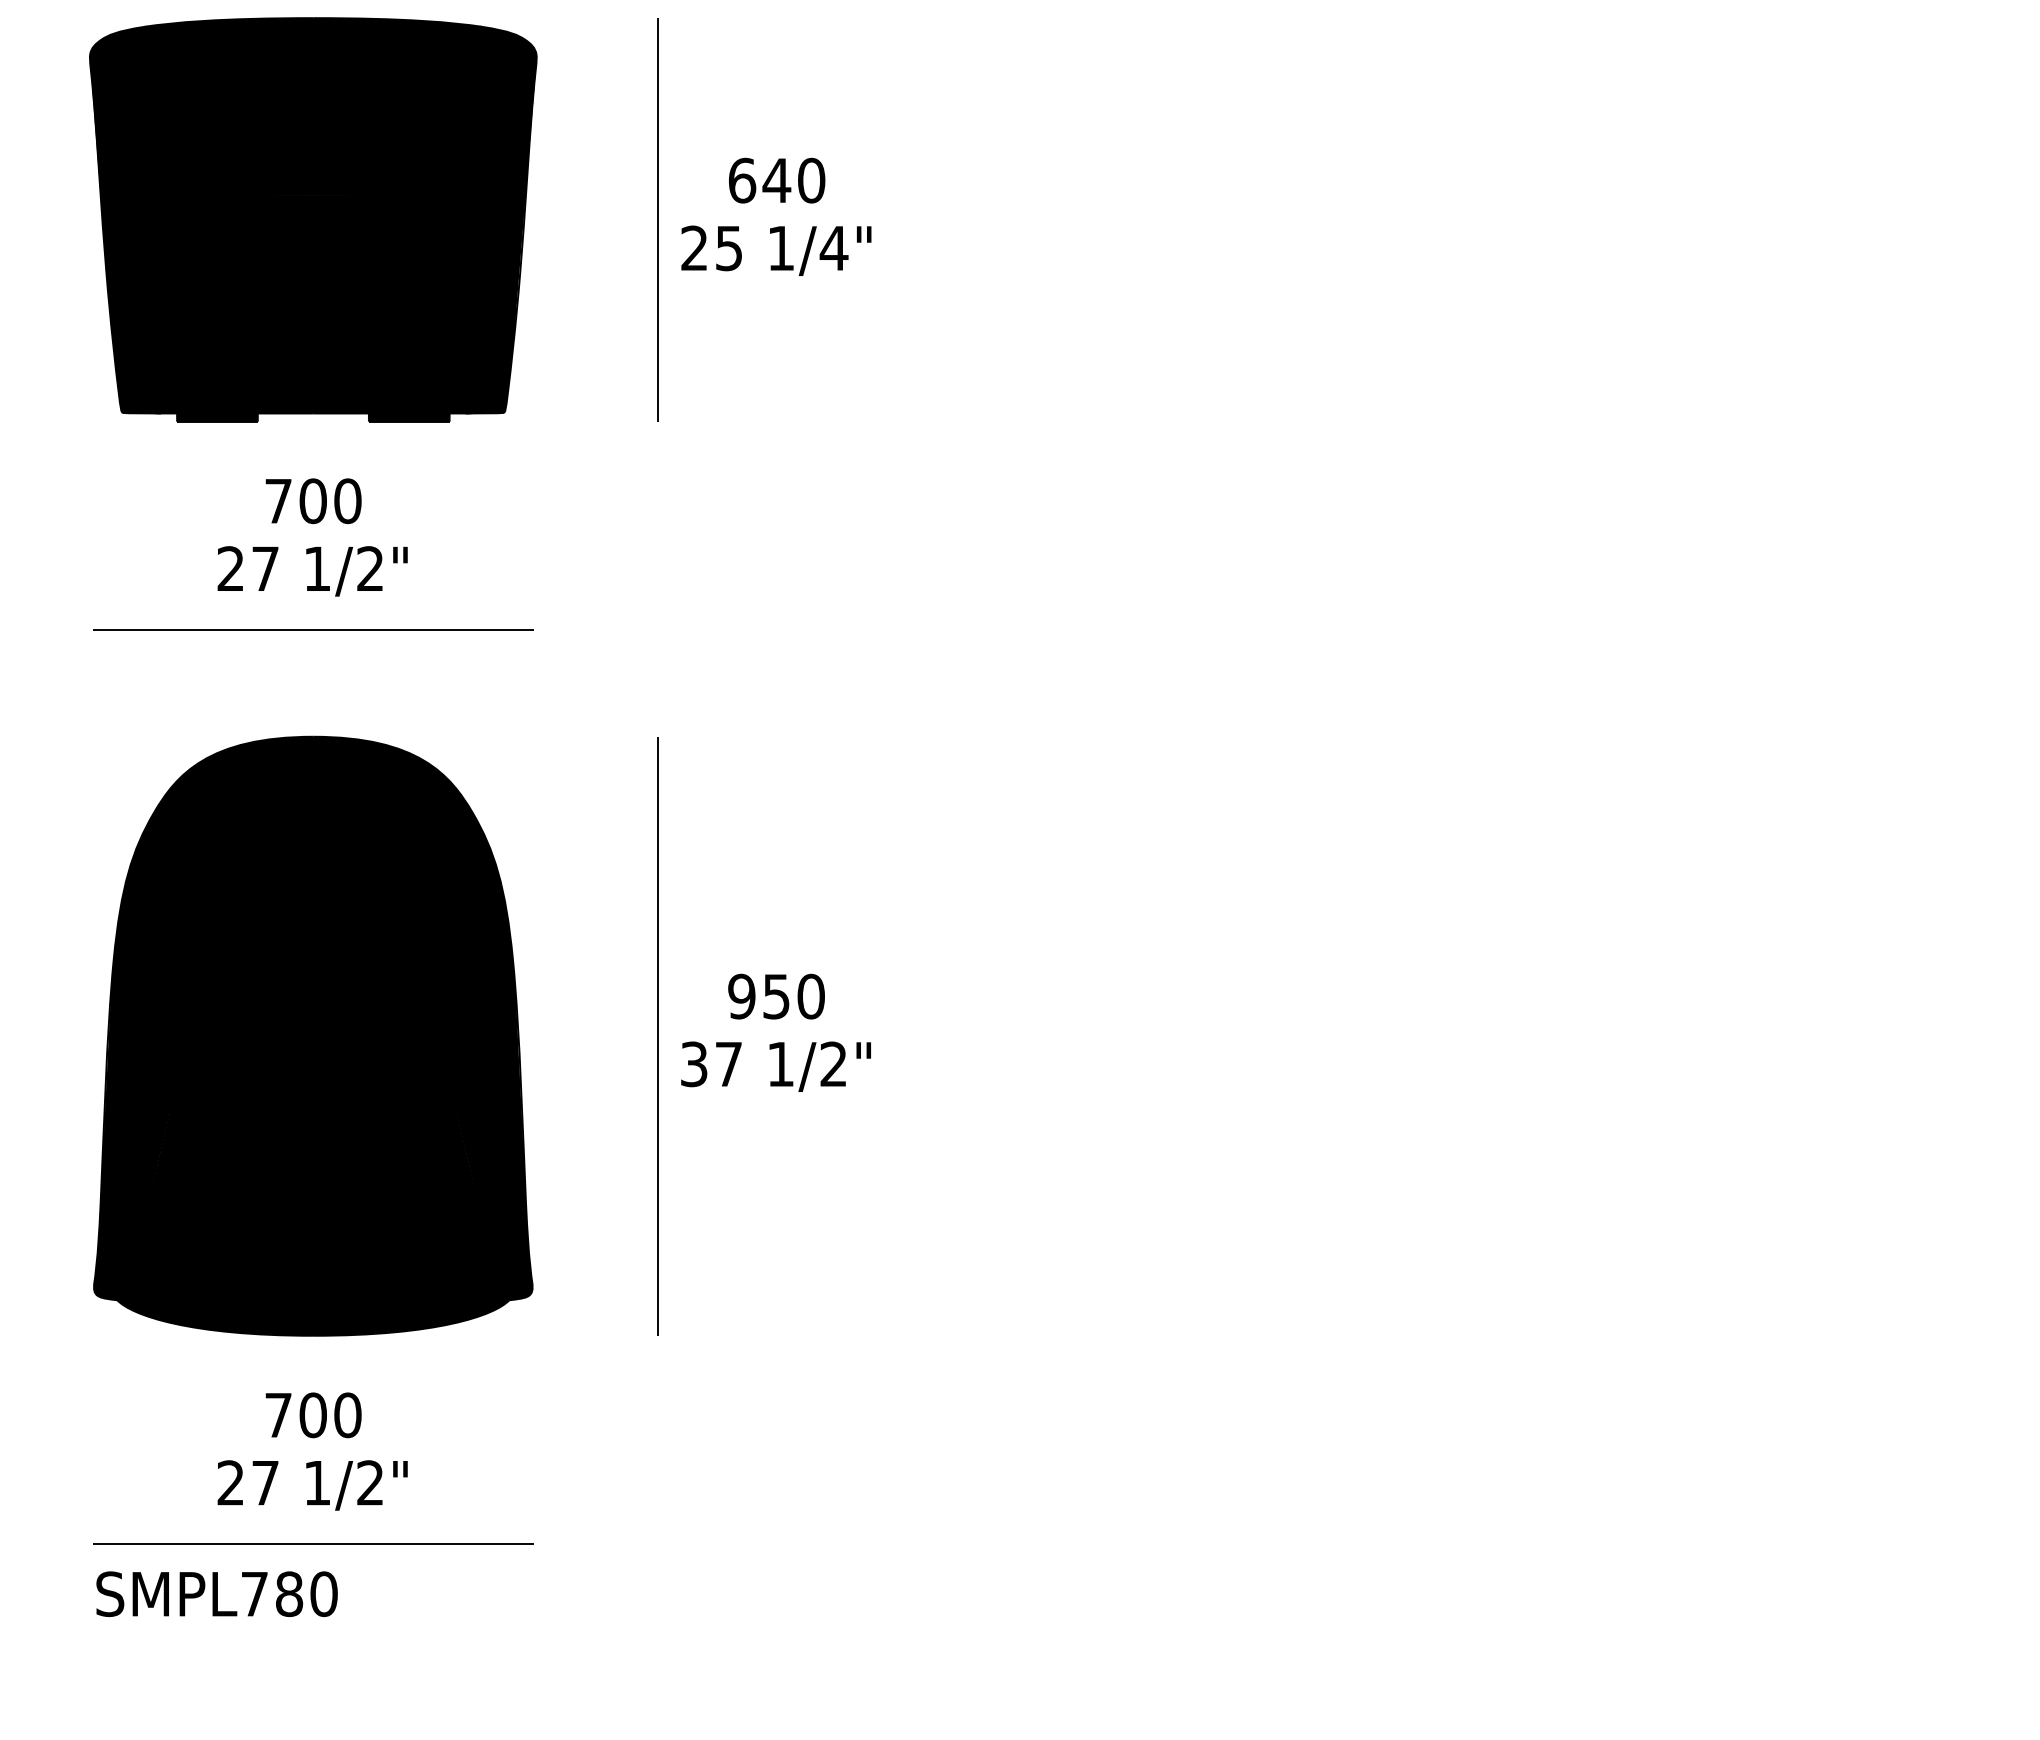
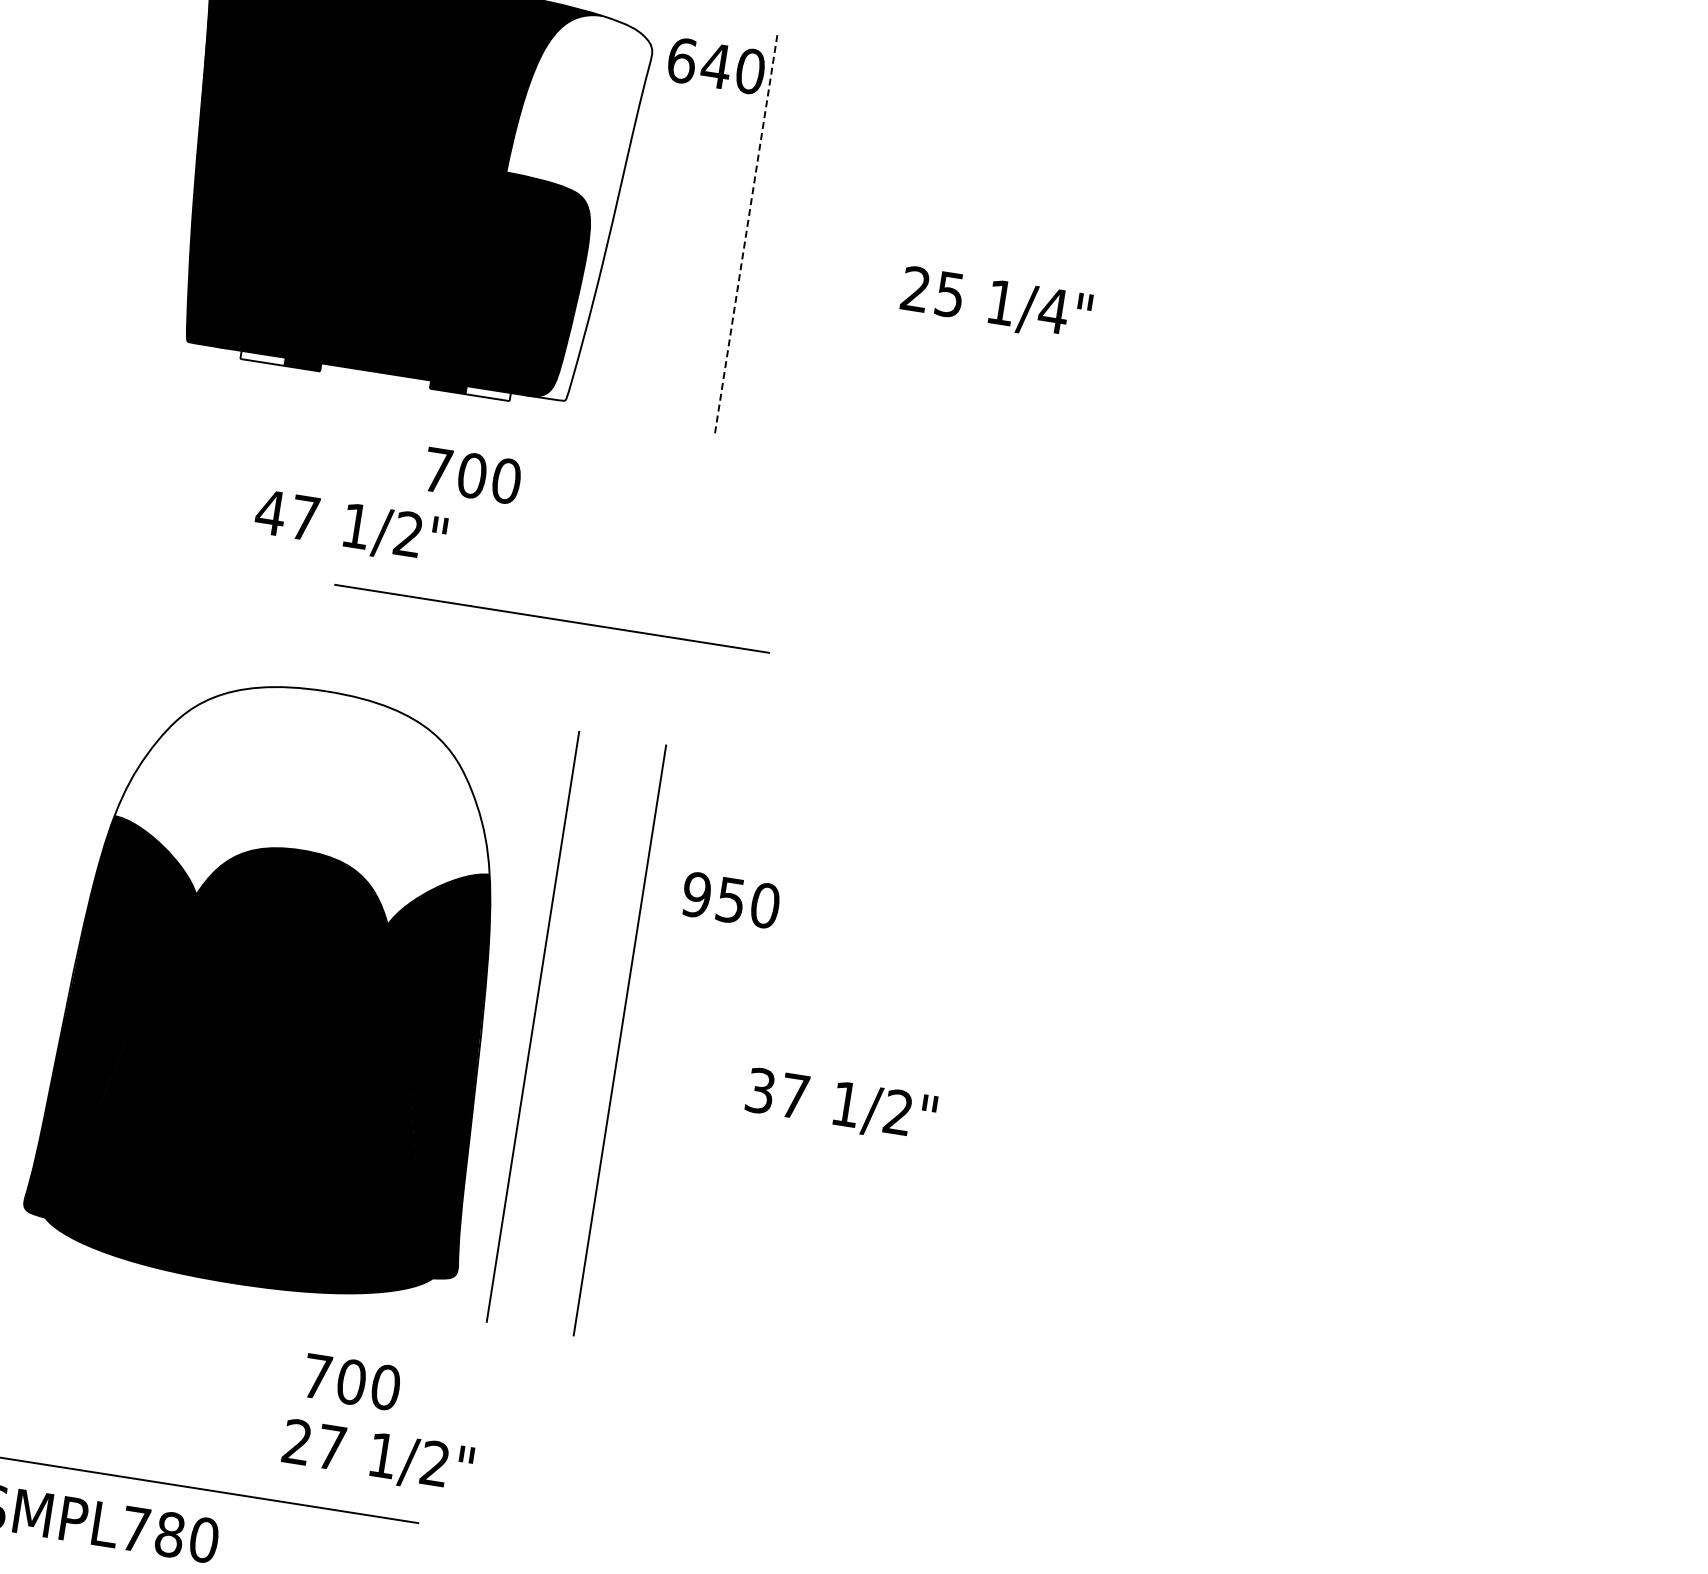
text: (777, 180) -> (716, 65), moved
fill: (473, 219) -> (564, 205), removed
line: (657, 219) -> (746, 233), solid -> dashed
text: (776, 250) -> (996, 304), moved
fill: (199, 417) -> (263, 358), removed
fill: (426, 417) -> (487, 393), removed
text: (313, 501) -> (472, 476), moved
text: (230, 568) -> (270, 512), 27 -> 47
line: (313, 629) -> (552, 618), moved
fill: (313, 846) -> (309, 799), removed
text: (776, 996) -> (730, 900), moved
line: (569, 1036) -> (532, 1027), added
text: (775, 1066) -> (840, 1105), moved
text: (313, 1415) -> (351, 1382), moved
text: (312, 1485) -> (377, 1457), moved

